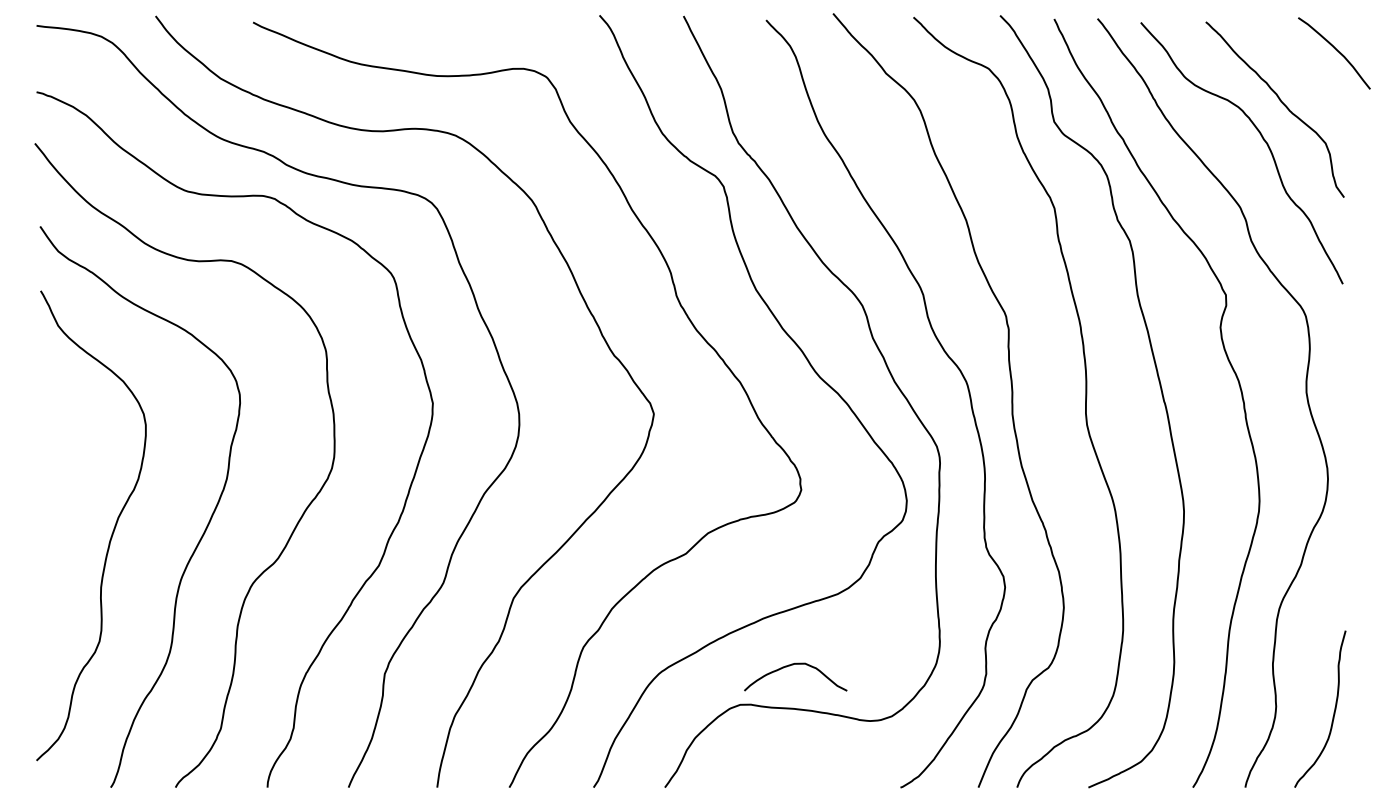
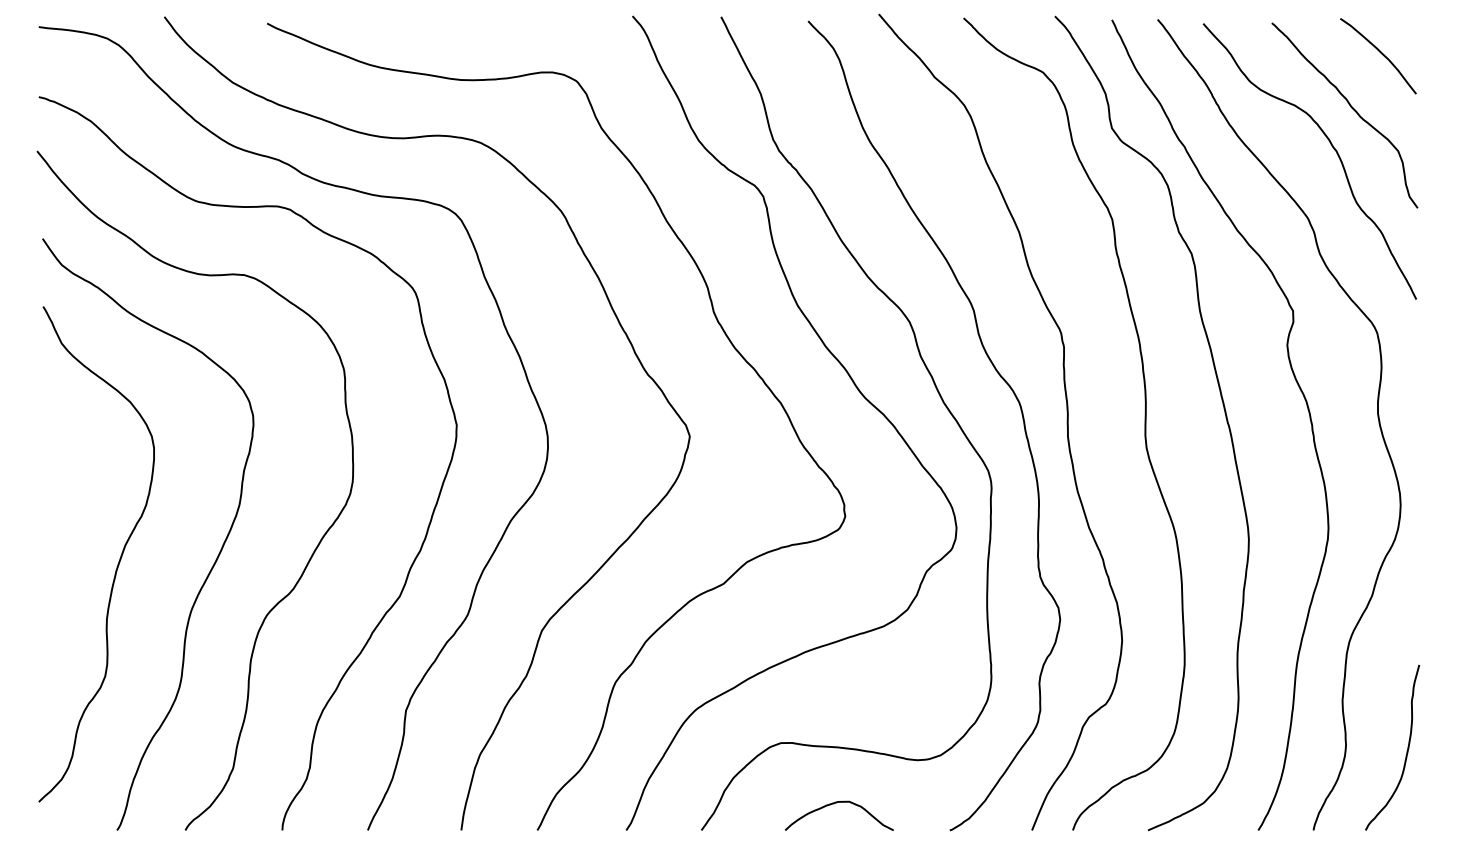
curve: (1336, 50) -> (1380, 53), moved
curve: (790, 666) -> (833, 804), moved

